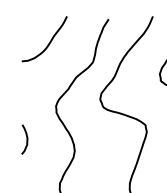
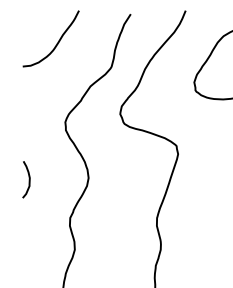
curve: (26, 139) -> (28, 179), moved

